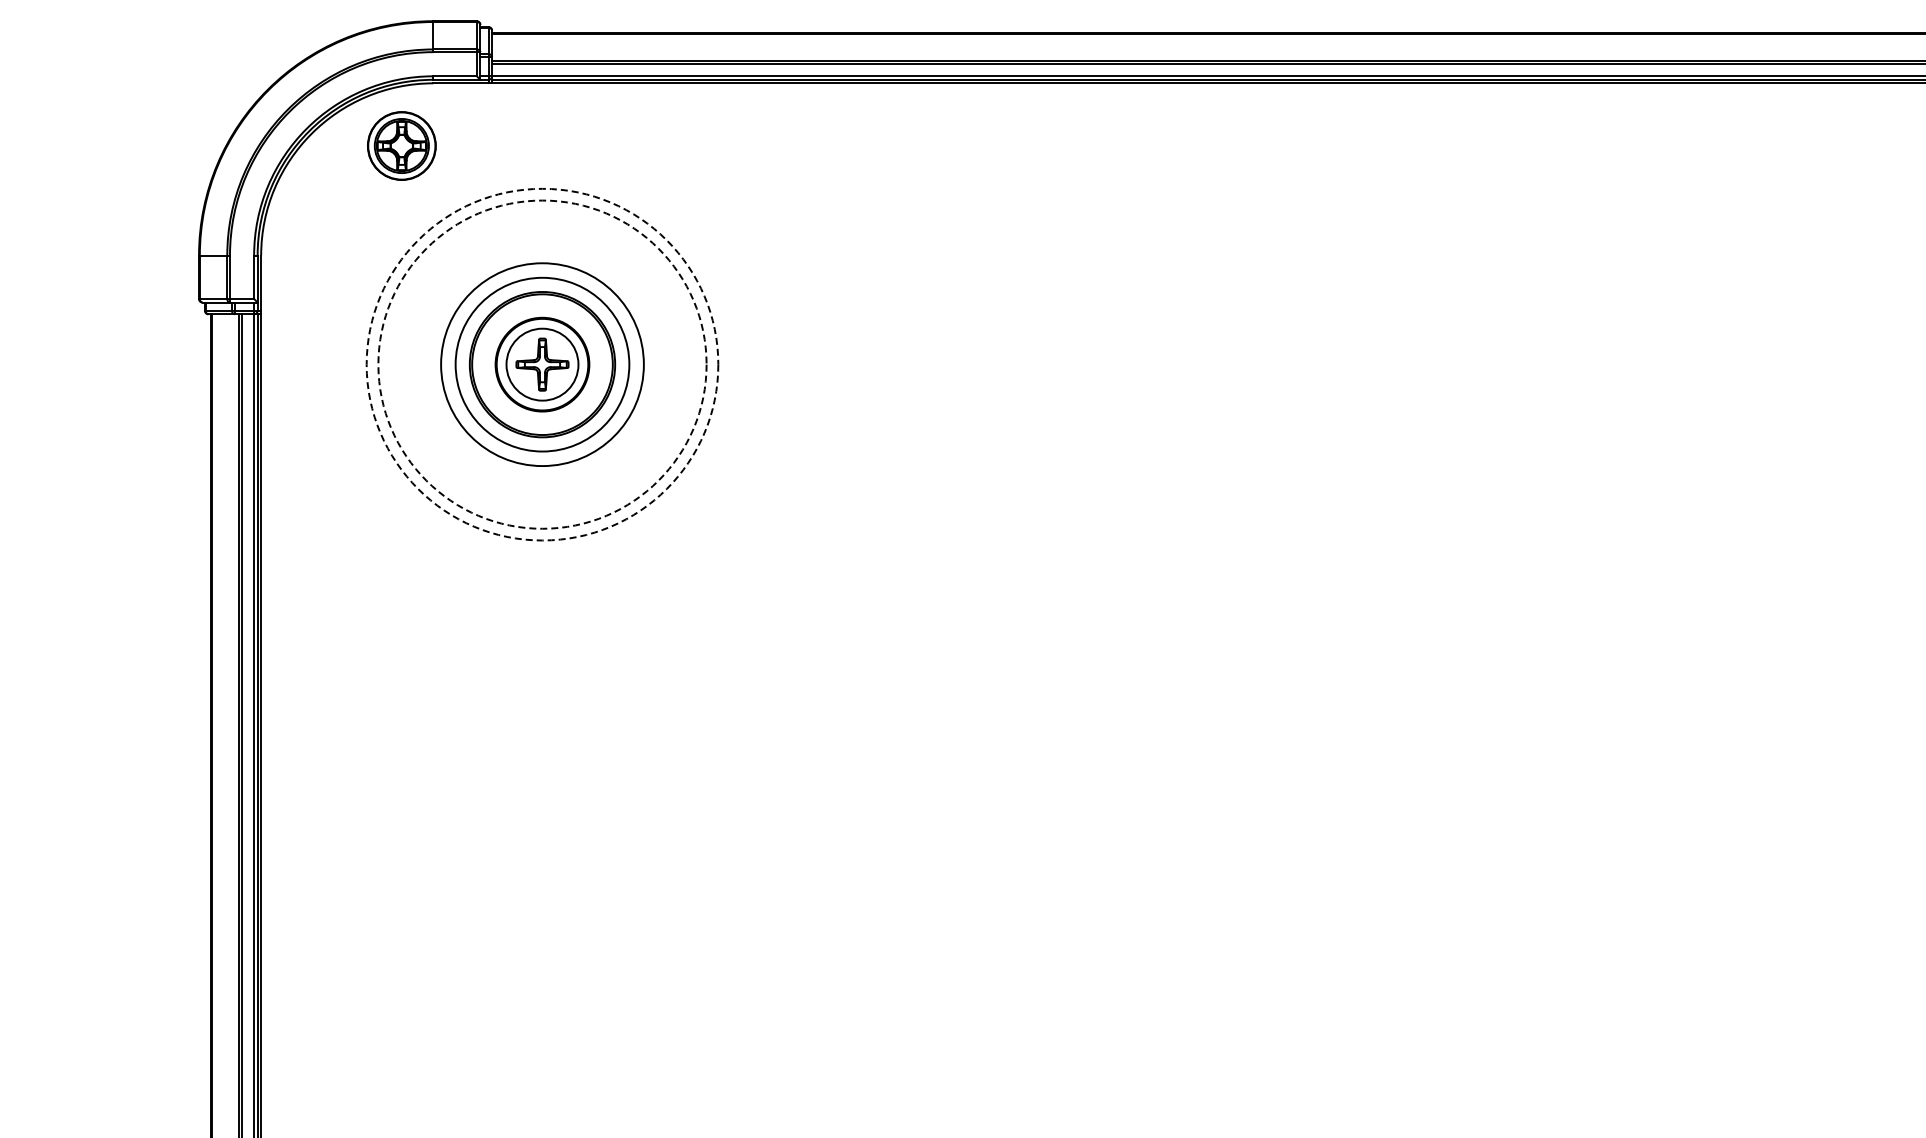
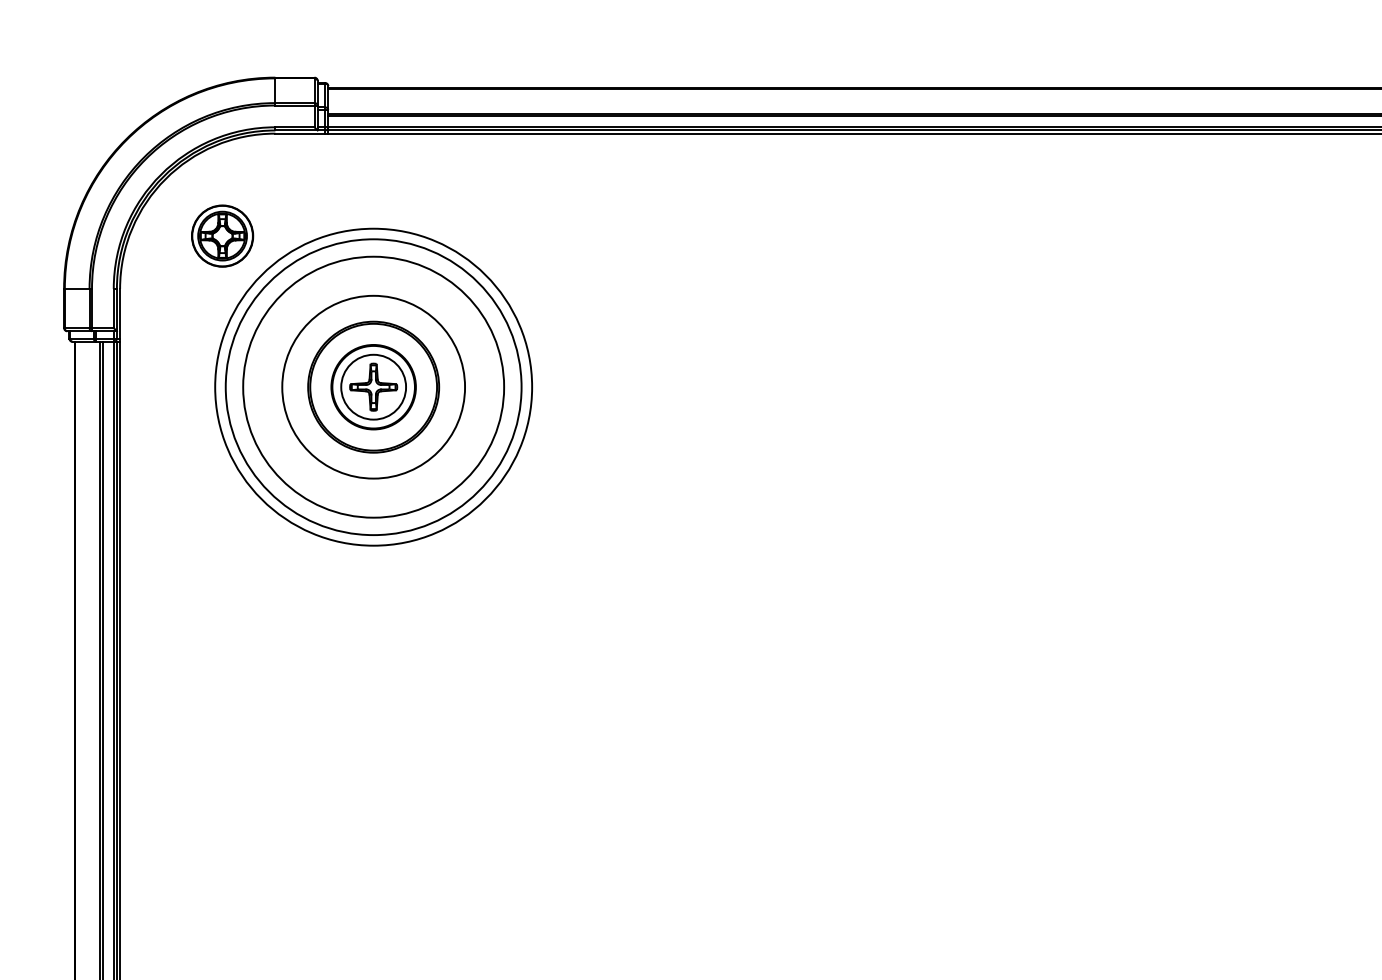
part: (401, 145) -> (222, 235), moved
circle: (542, 364) -> (373, 387), dashed -> solid
circle: (542, 364) -> (373, 387), dashed -> solid
circle: (542, 364) -> (373, 387), size x1.67

